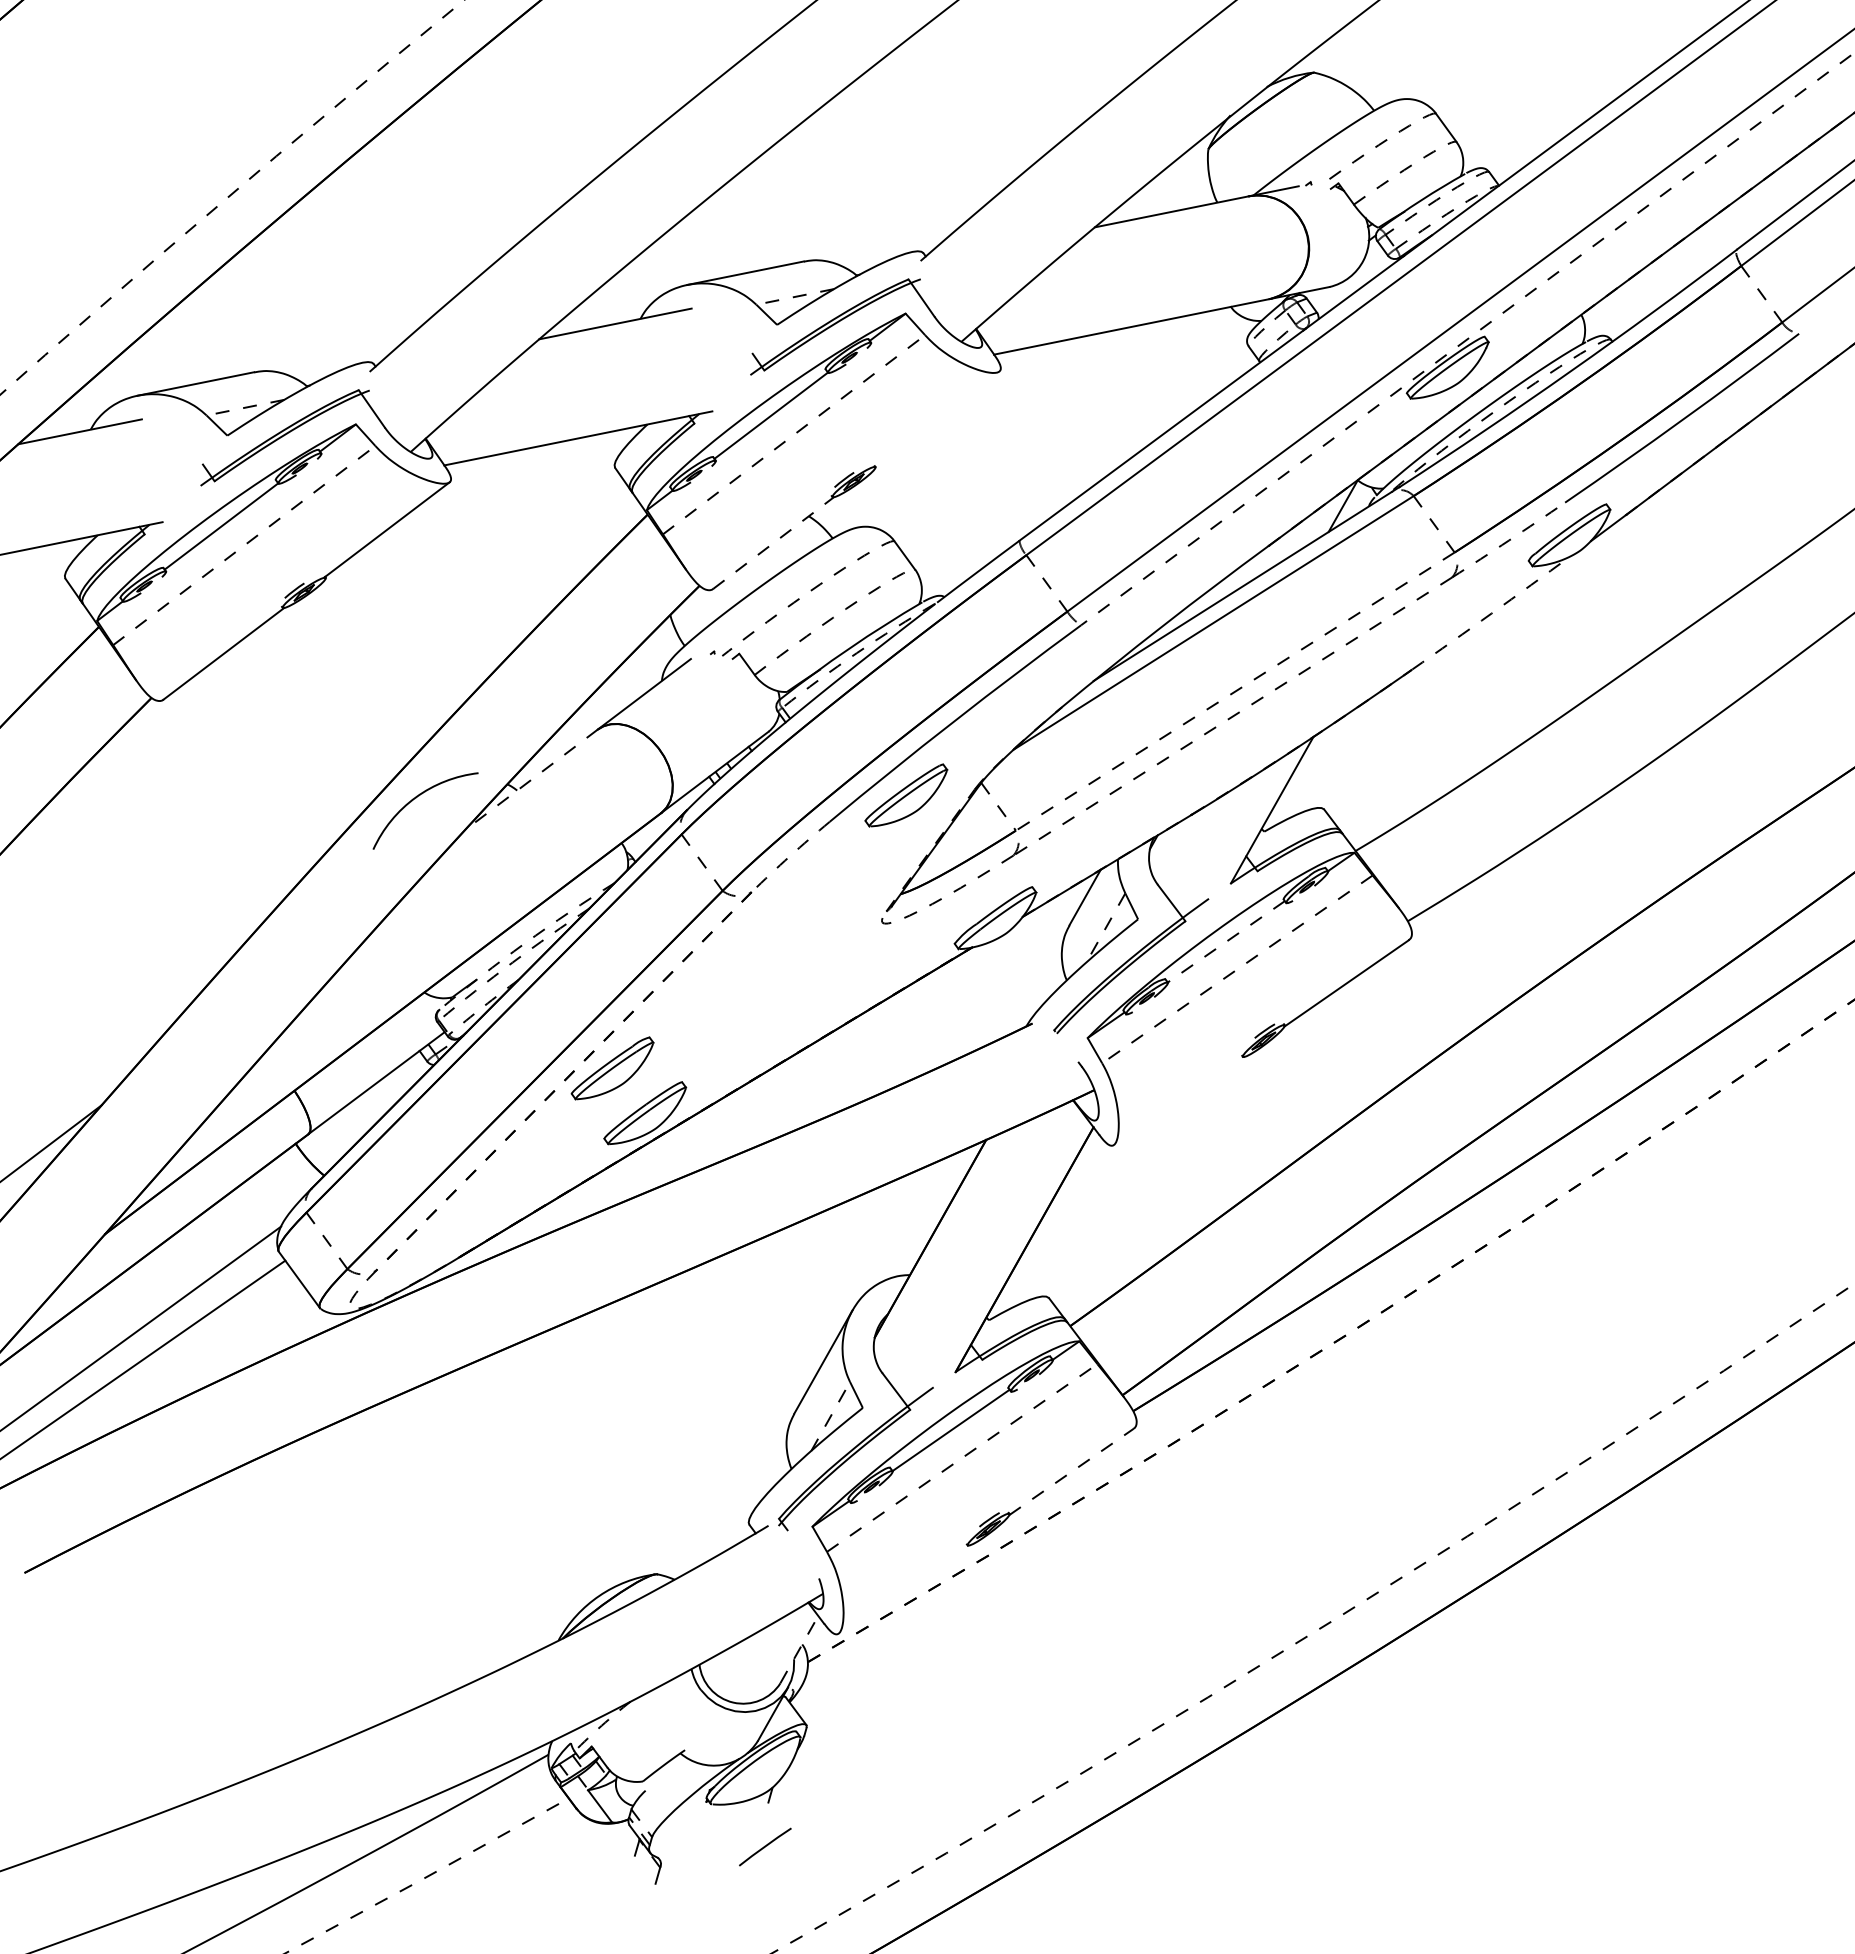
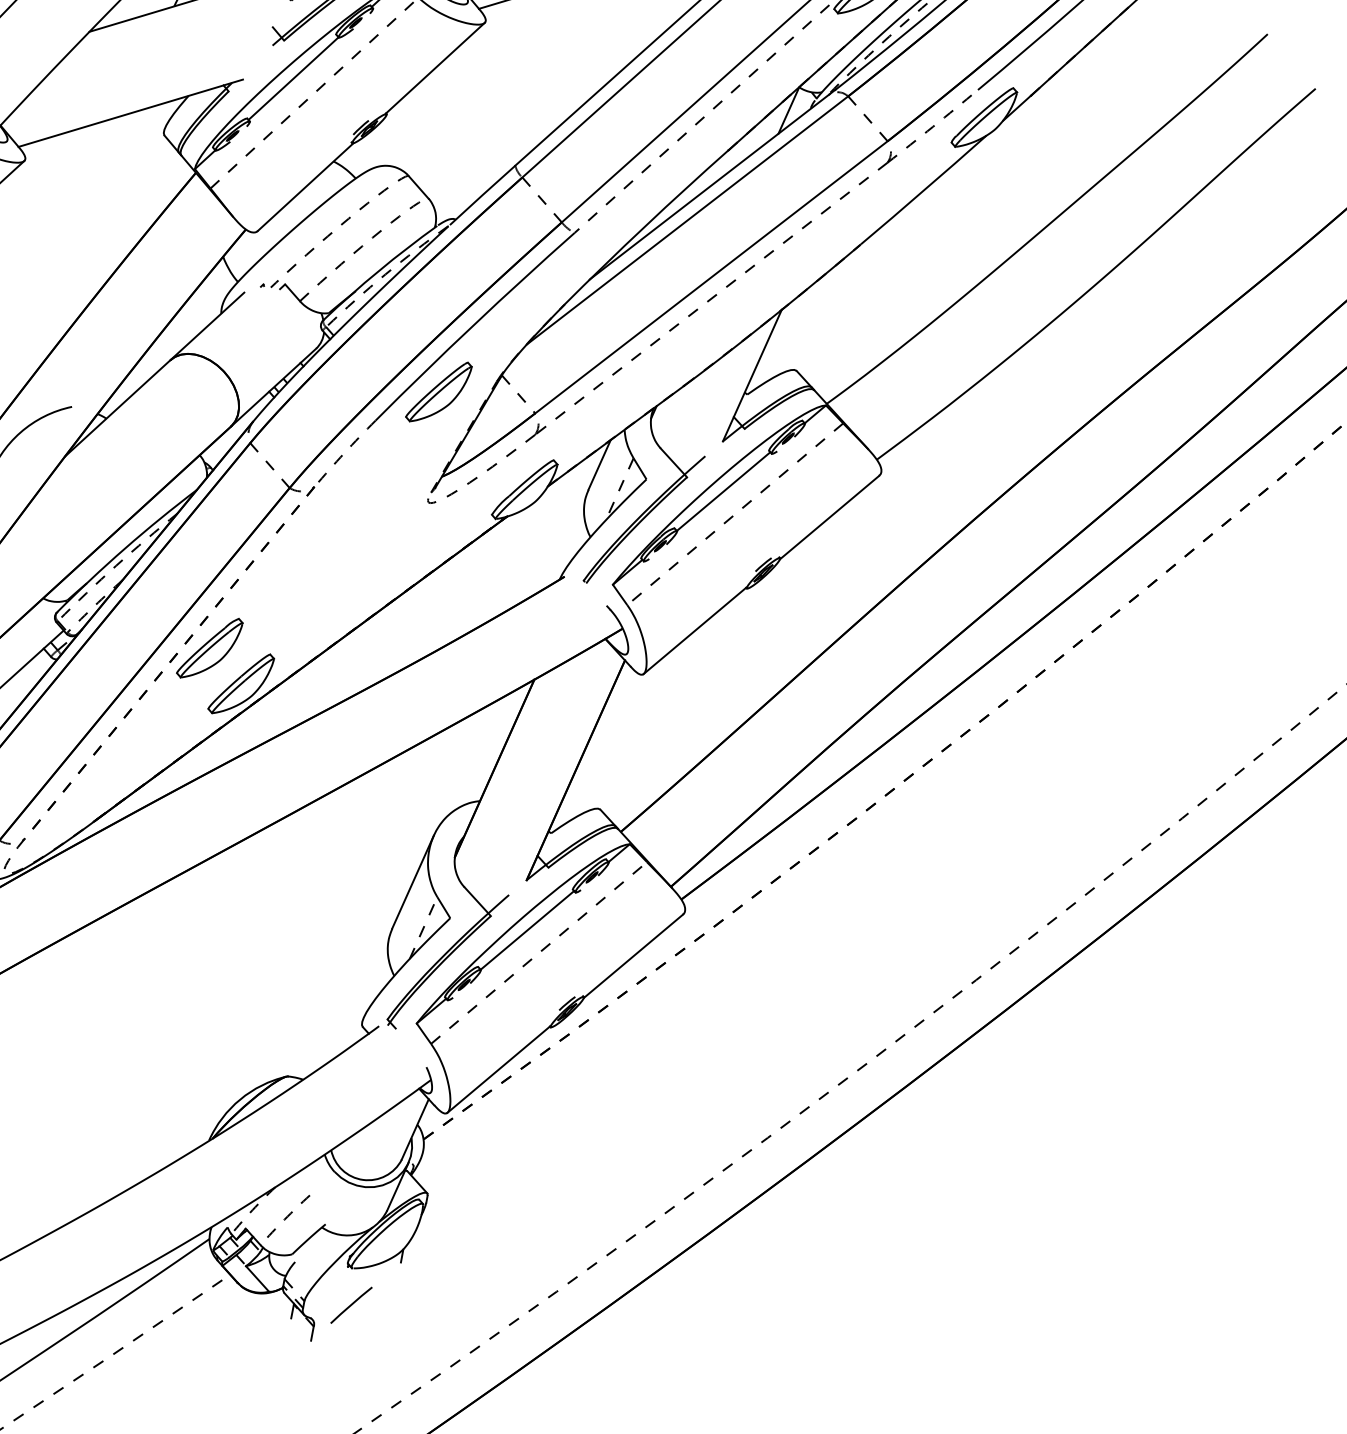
line: (936, 418) -> (434, 67), added
line: (773, 543) -> (305, 187), dashed -> solid
arc: (1491, 613) -> (923, 190), dashed -> solid
line: (1235, 691) -> (711, 277), dashed -> solid
line: (531, 780) -> (117, 408), dashed -> solid
line: (1225, 942) -> (722, 492), dashed -> solid
arc: (524, 943) -> (124, 548), dashed -> solid
line: (1177, 1100) -> (694, 630), added
line: (1071, 1472) -> (633, 956), dashed -> solid
line: (902, 1588) -> (498, 1069), added
line: (799, 1649) -> (415, 1129), dashed -> solid
arc: (642, 1736) -> (288, 1216), added
line: (765, 1846) -> (351, 1304), moved

